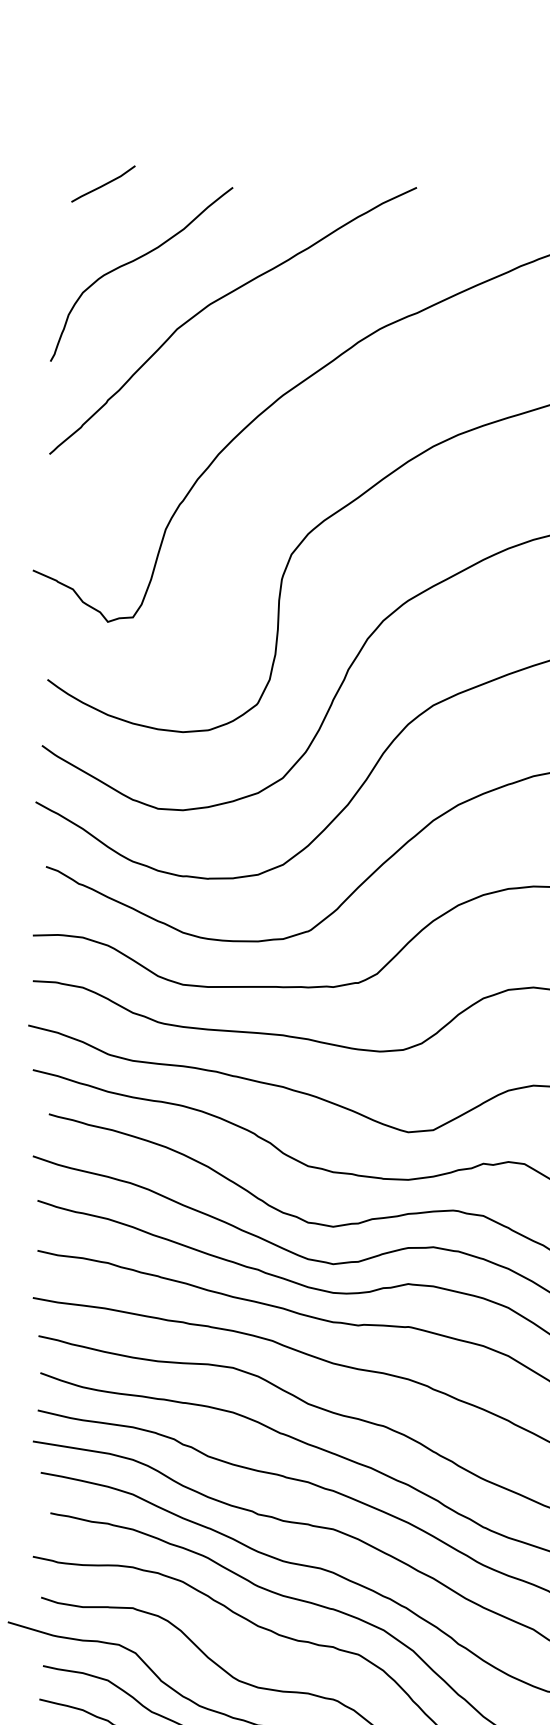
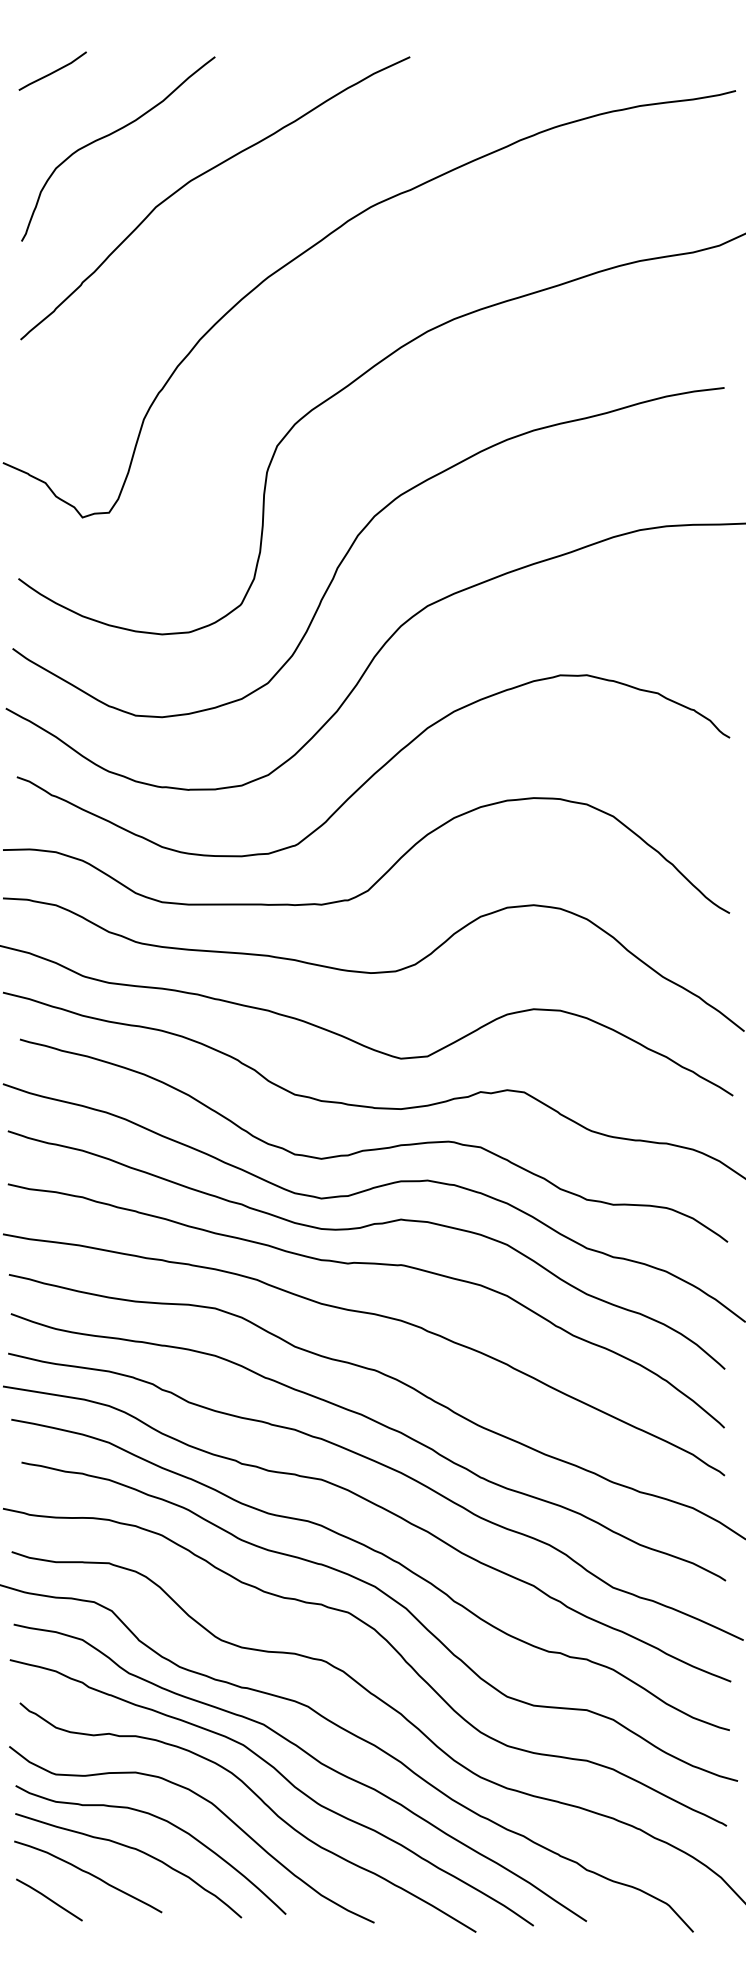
line: (103, 184) -> (52, 71), moved

